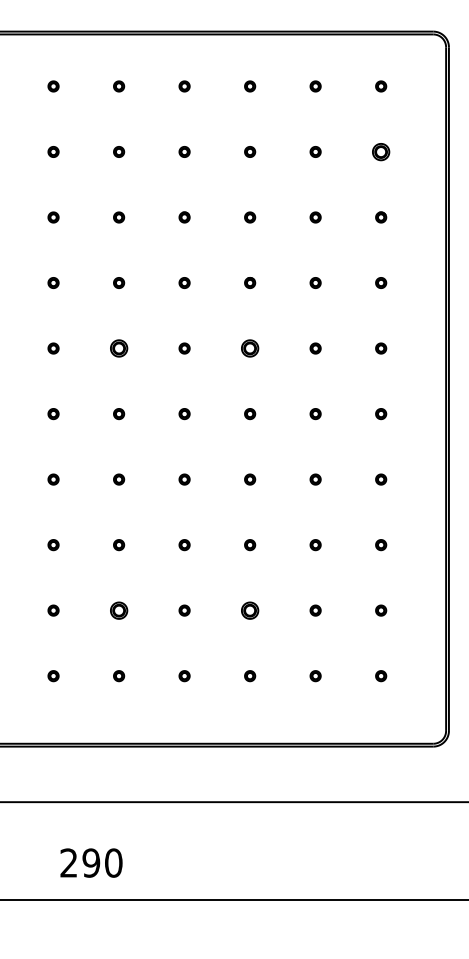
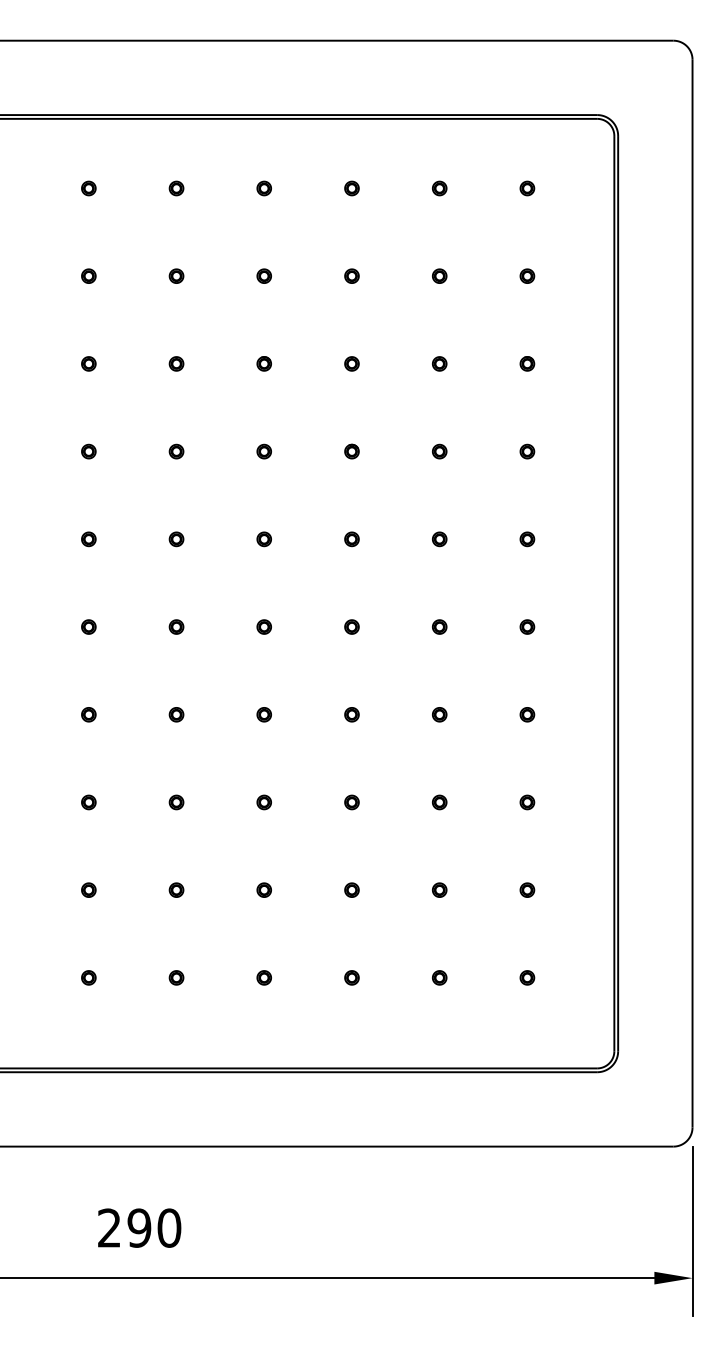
part: (381, 151) -> (527, 275), size x0.62
part: (119, 348) -> (176, 539), size x0.62
part: (249, 348) -> (351, 539), size x0.62
part: (119, 610) -> (176, 889), size x0.62
part: (249, 610) -> (351, 889), size x0.62

